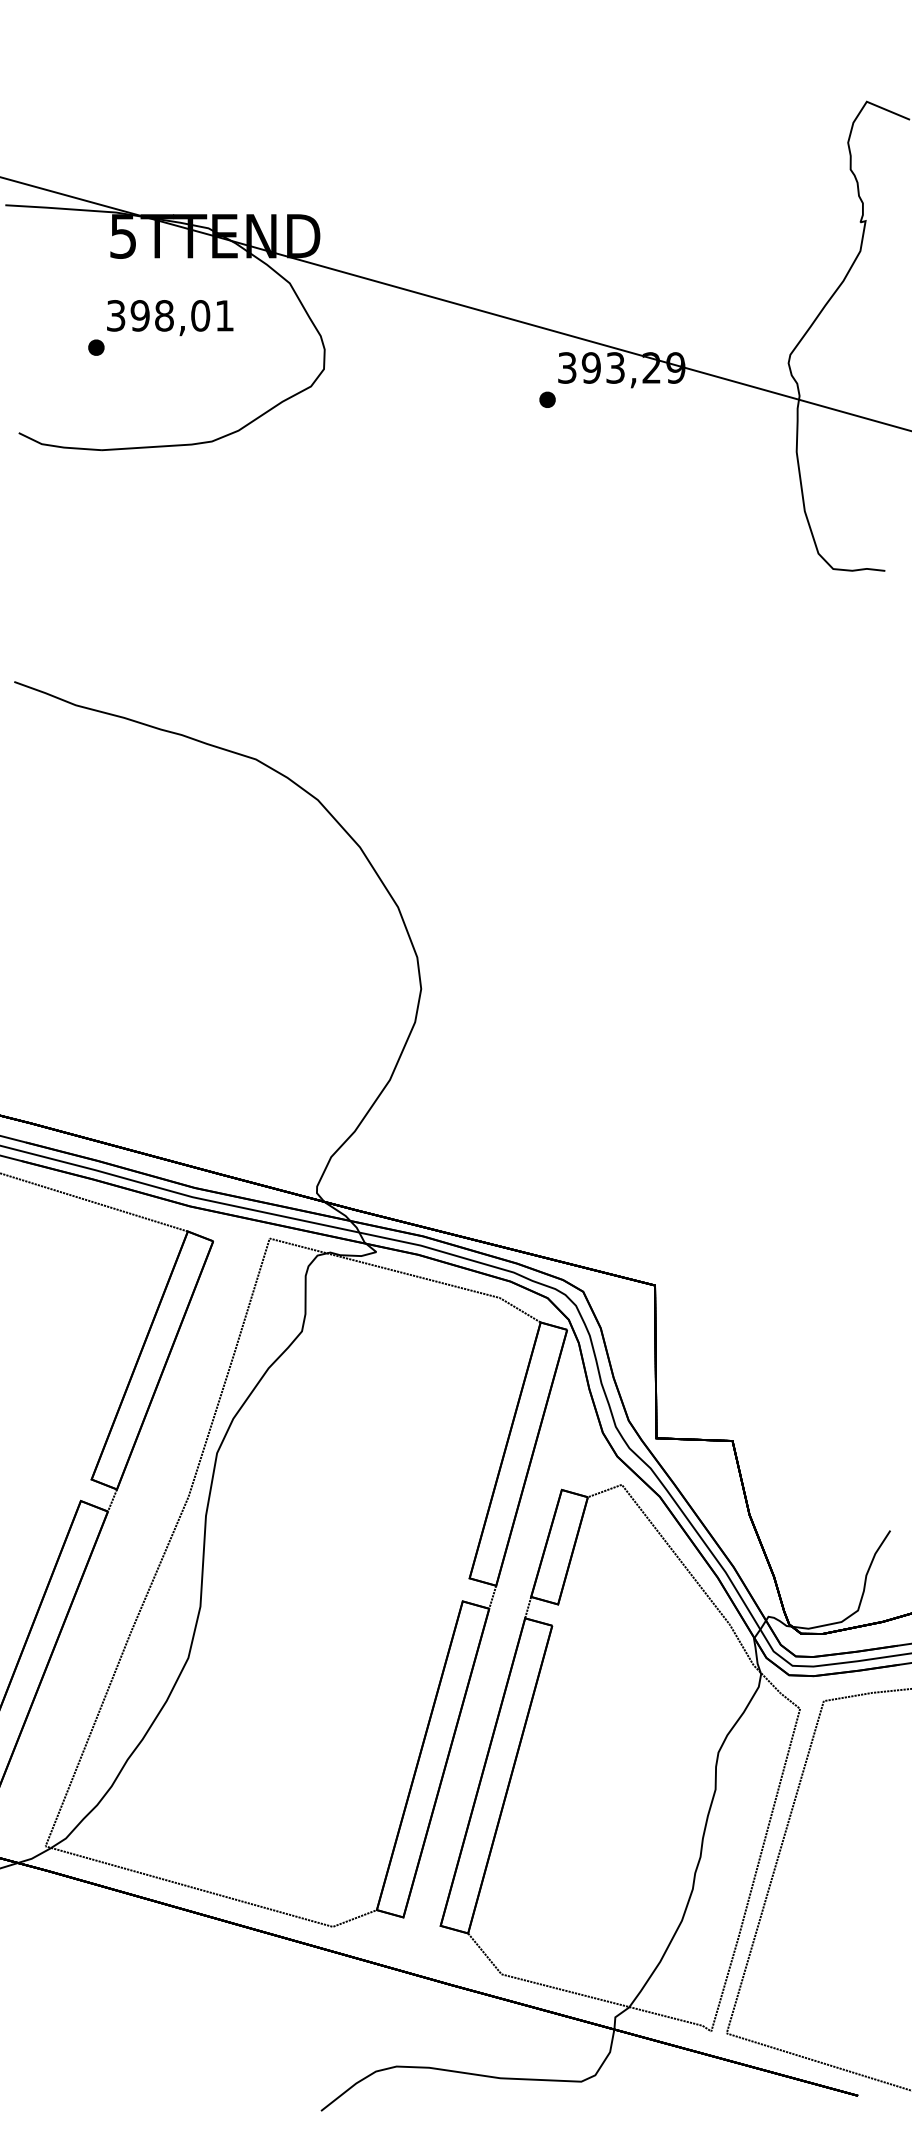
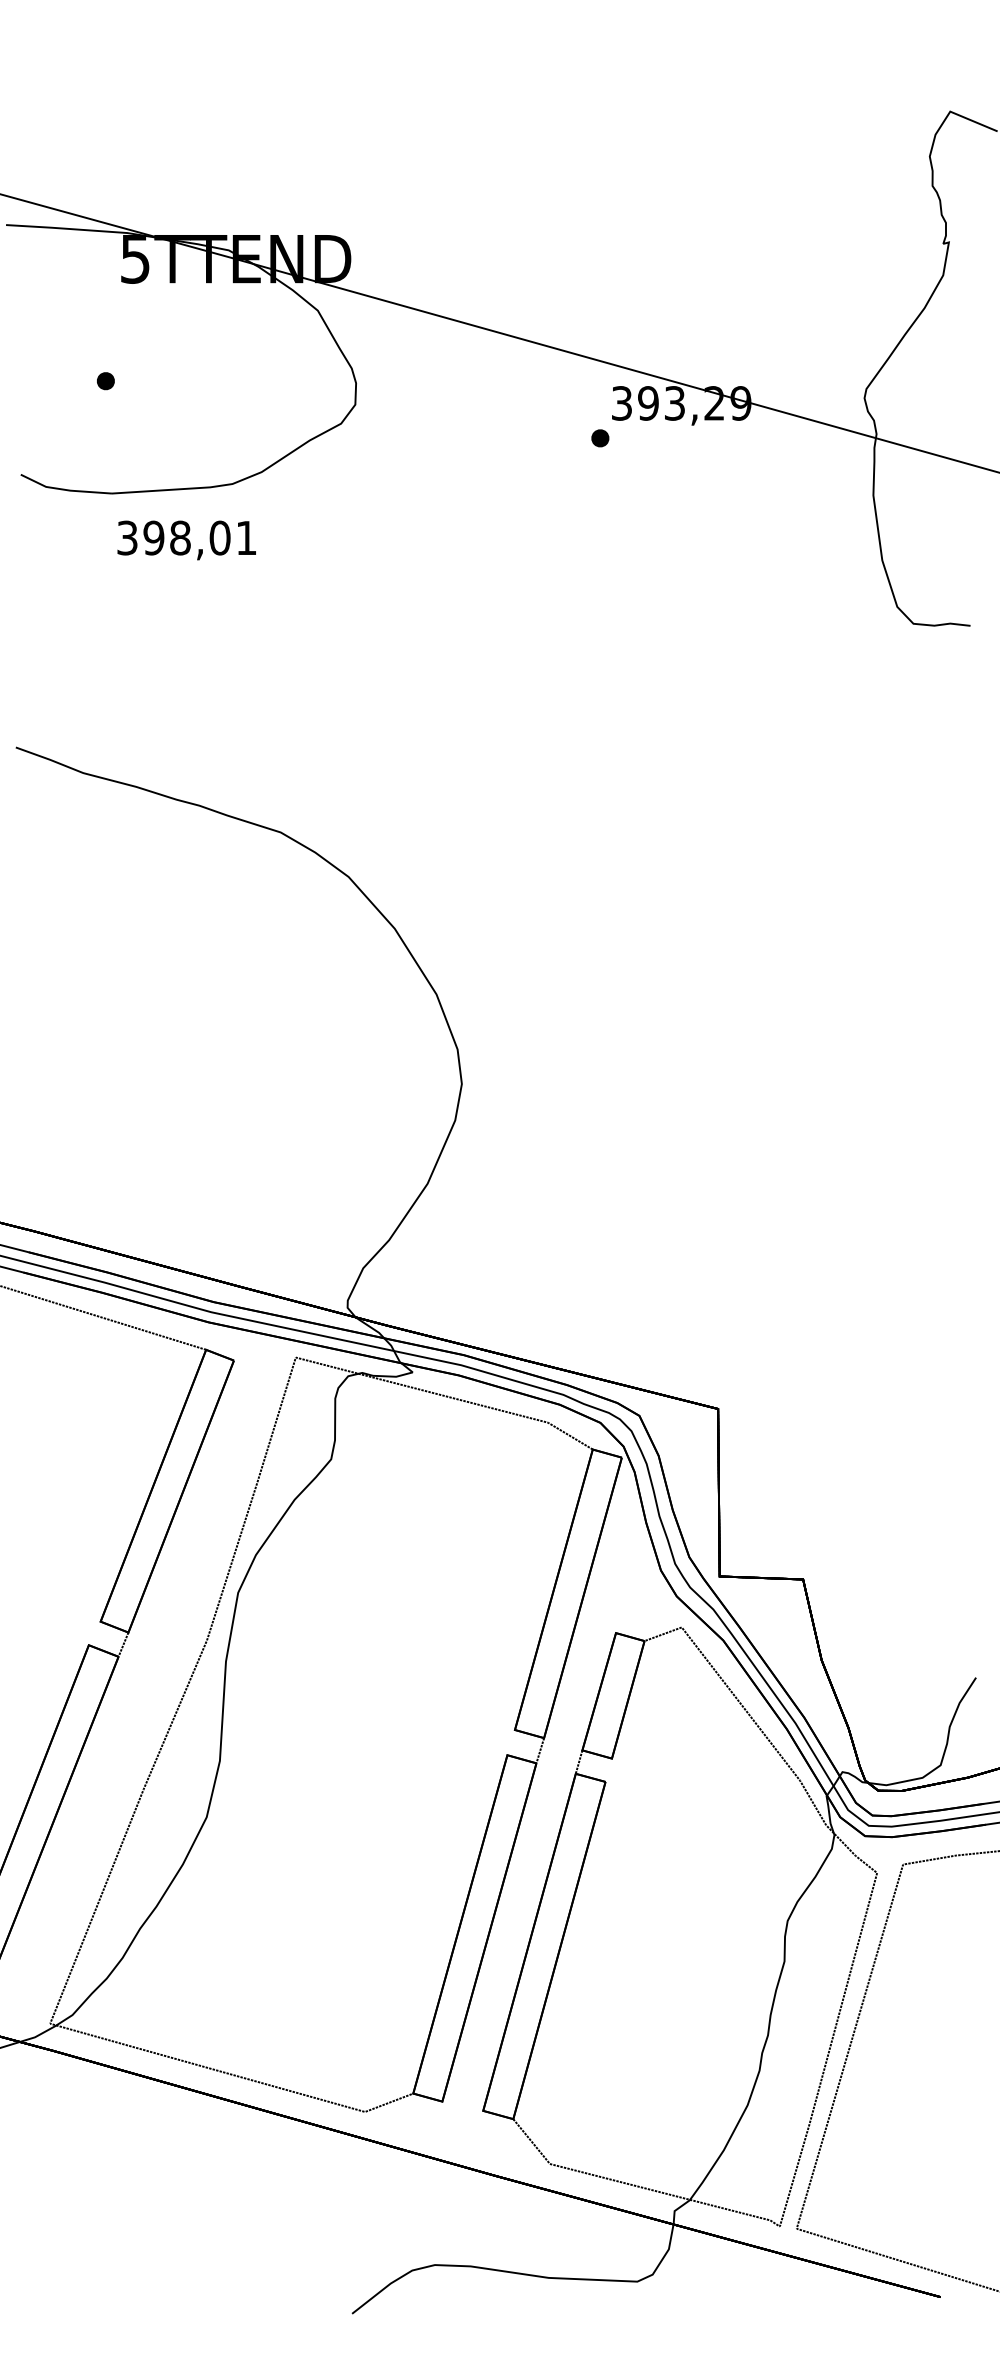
text: (170, 318) -> (187, 540), moved

